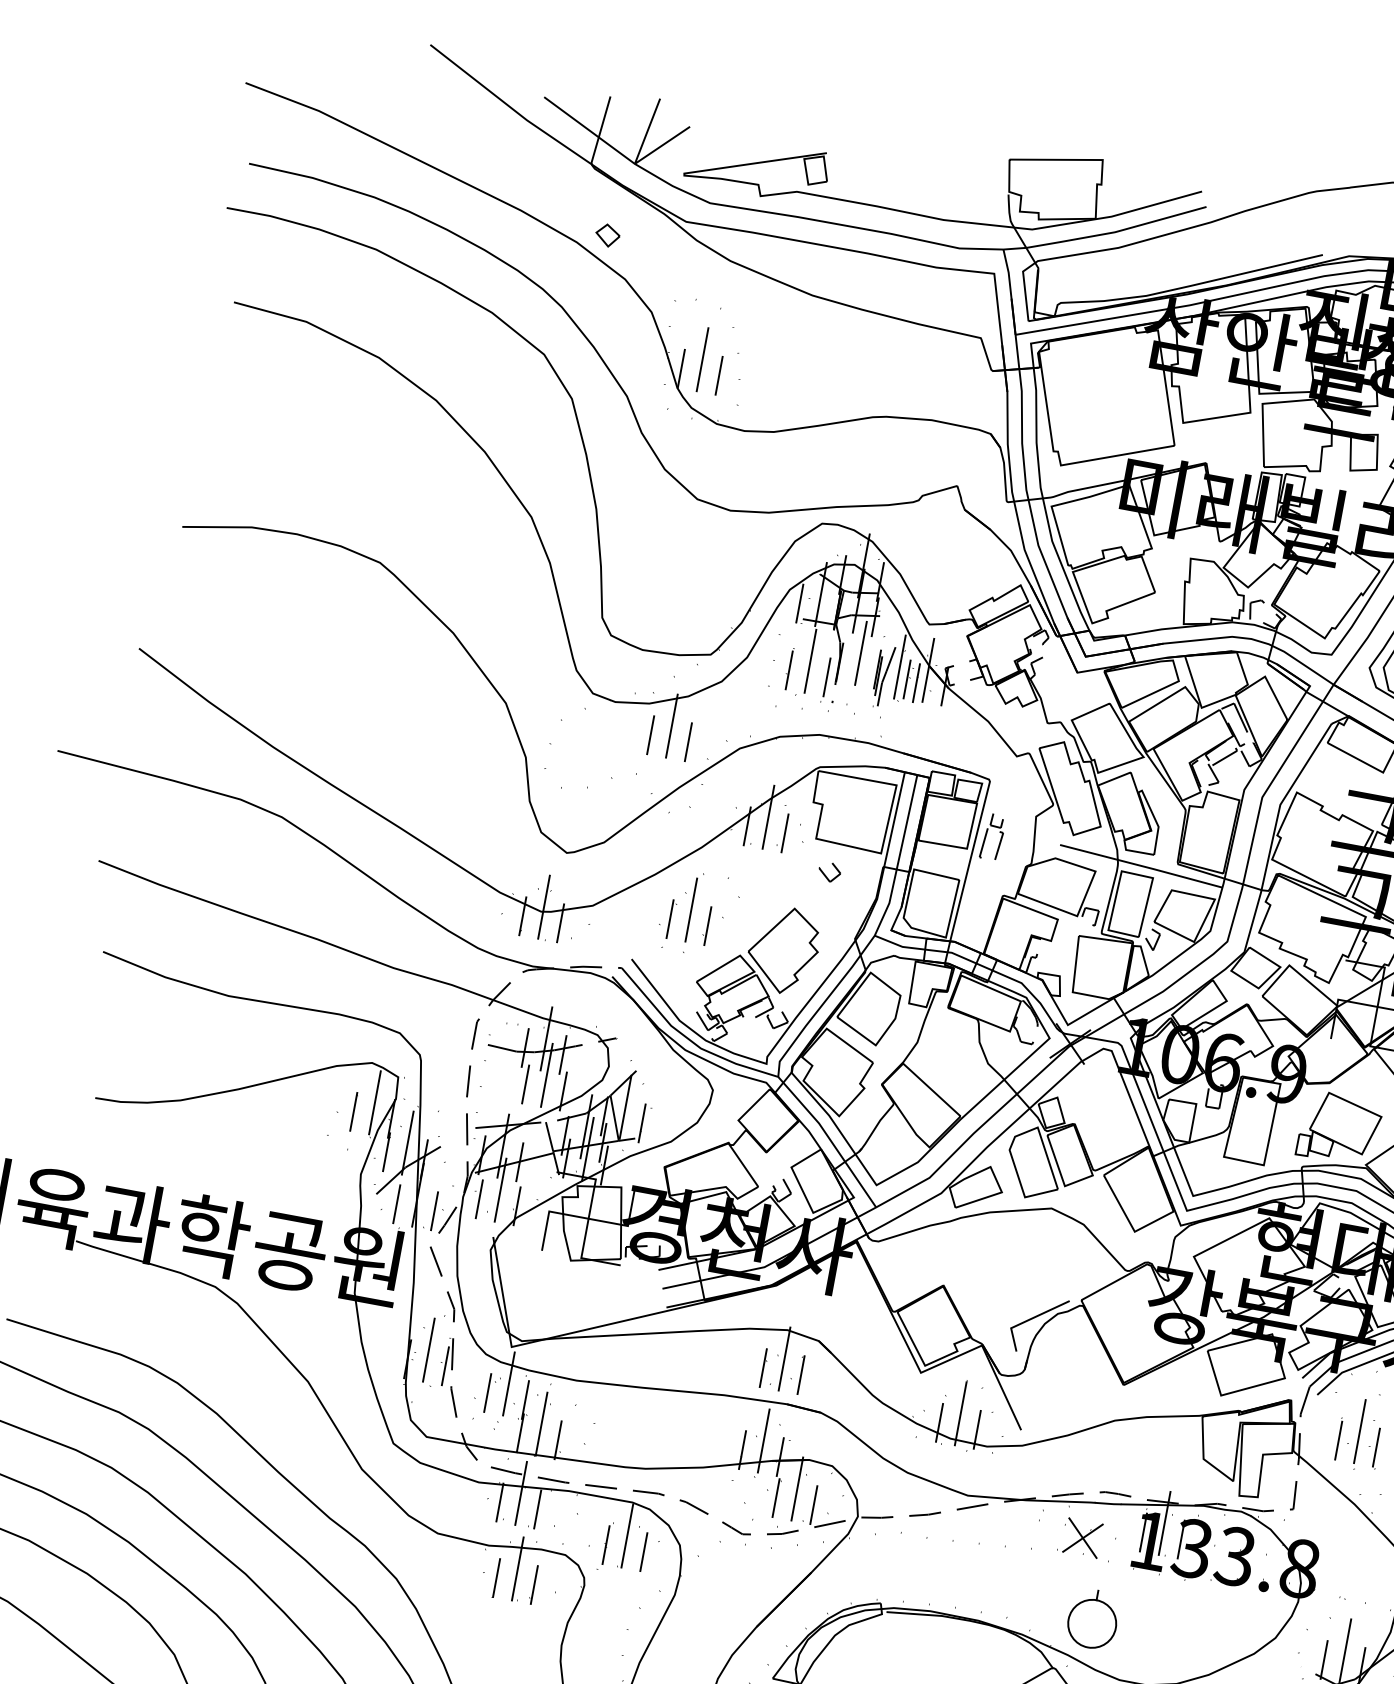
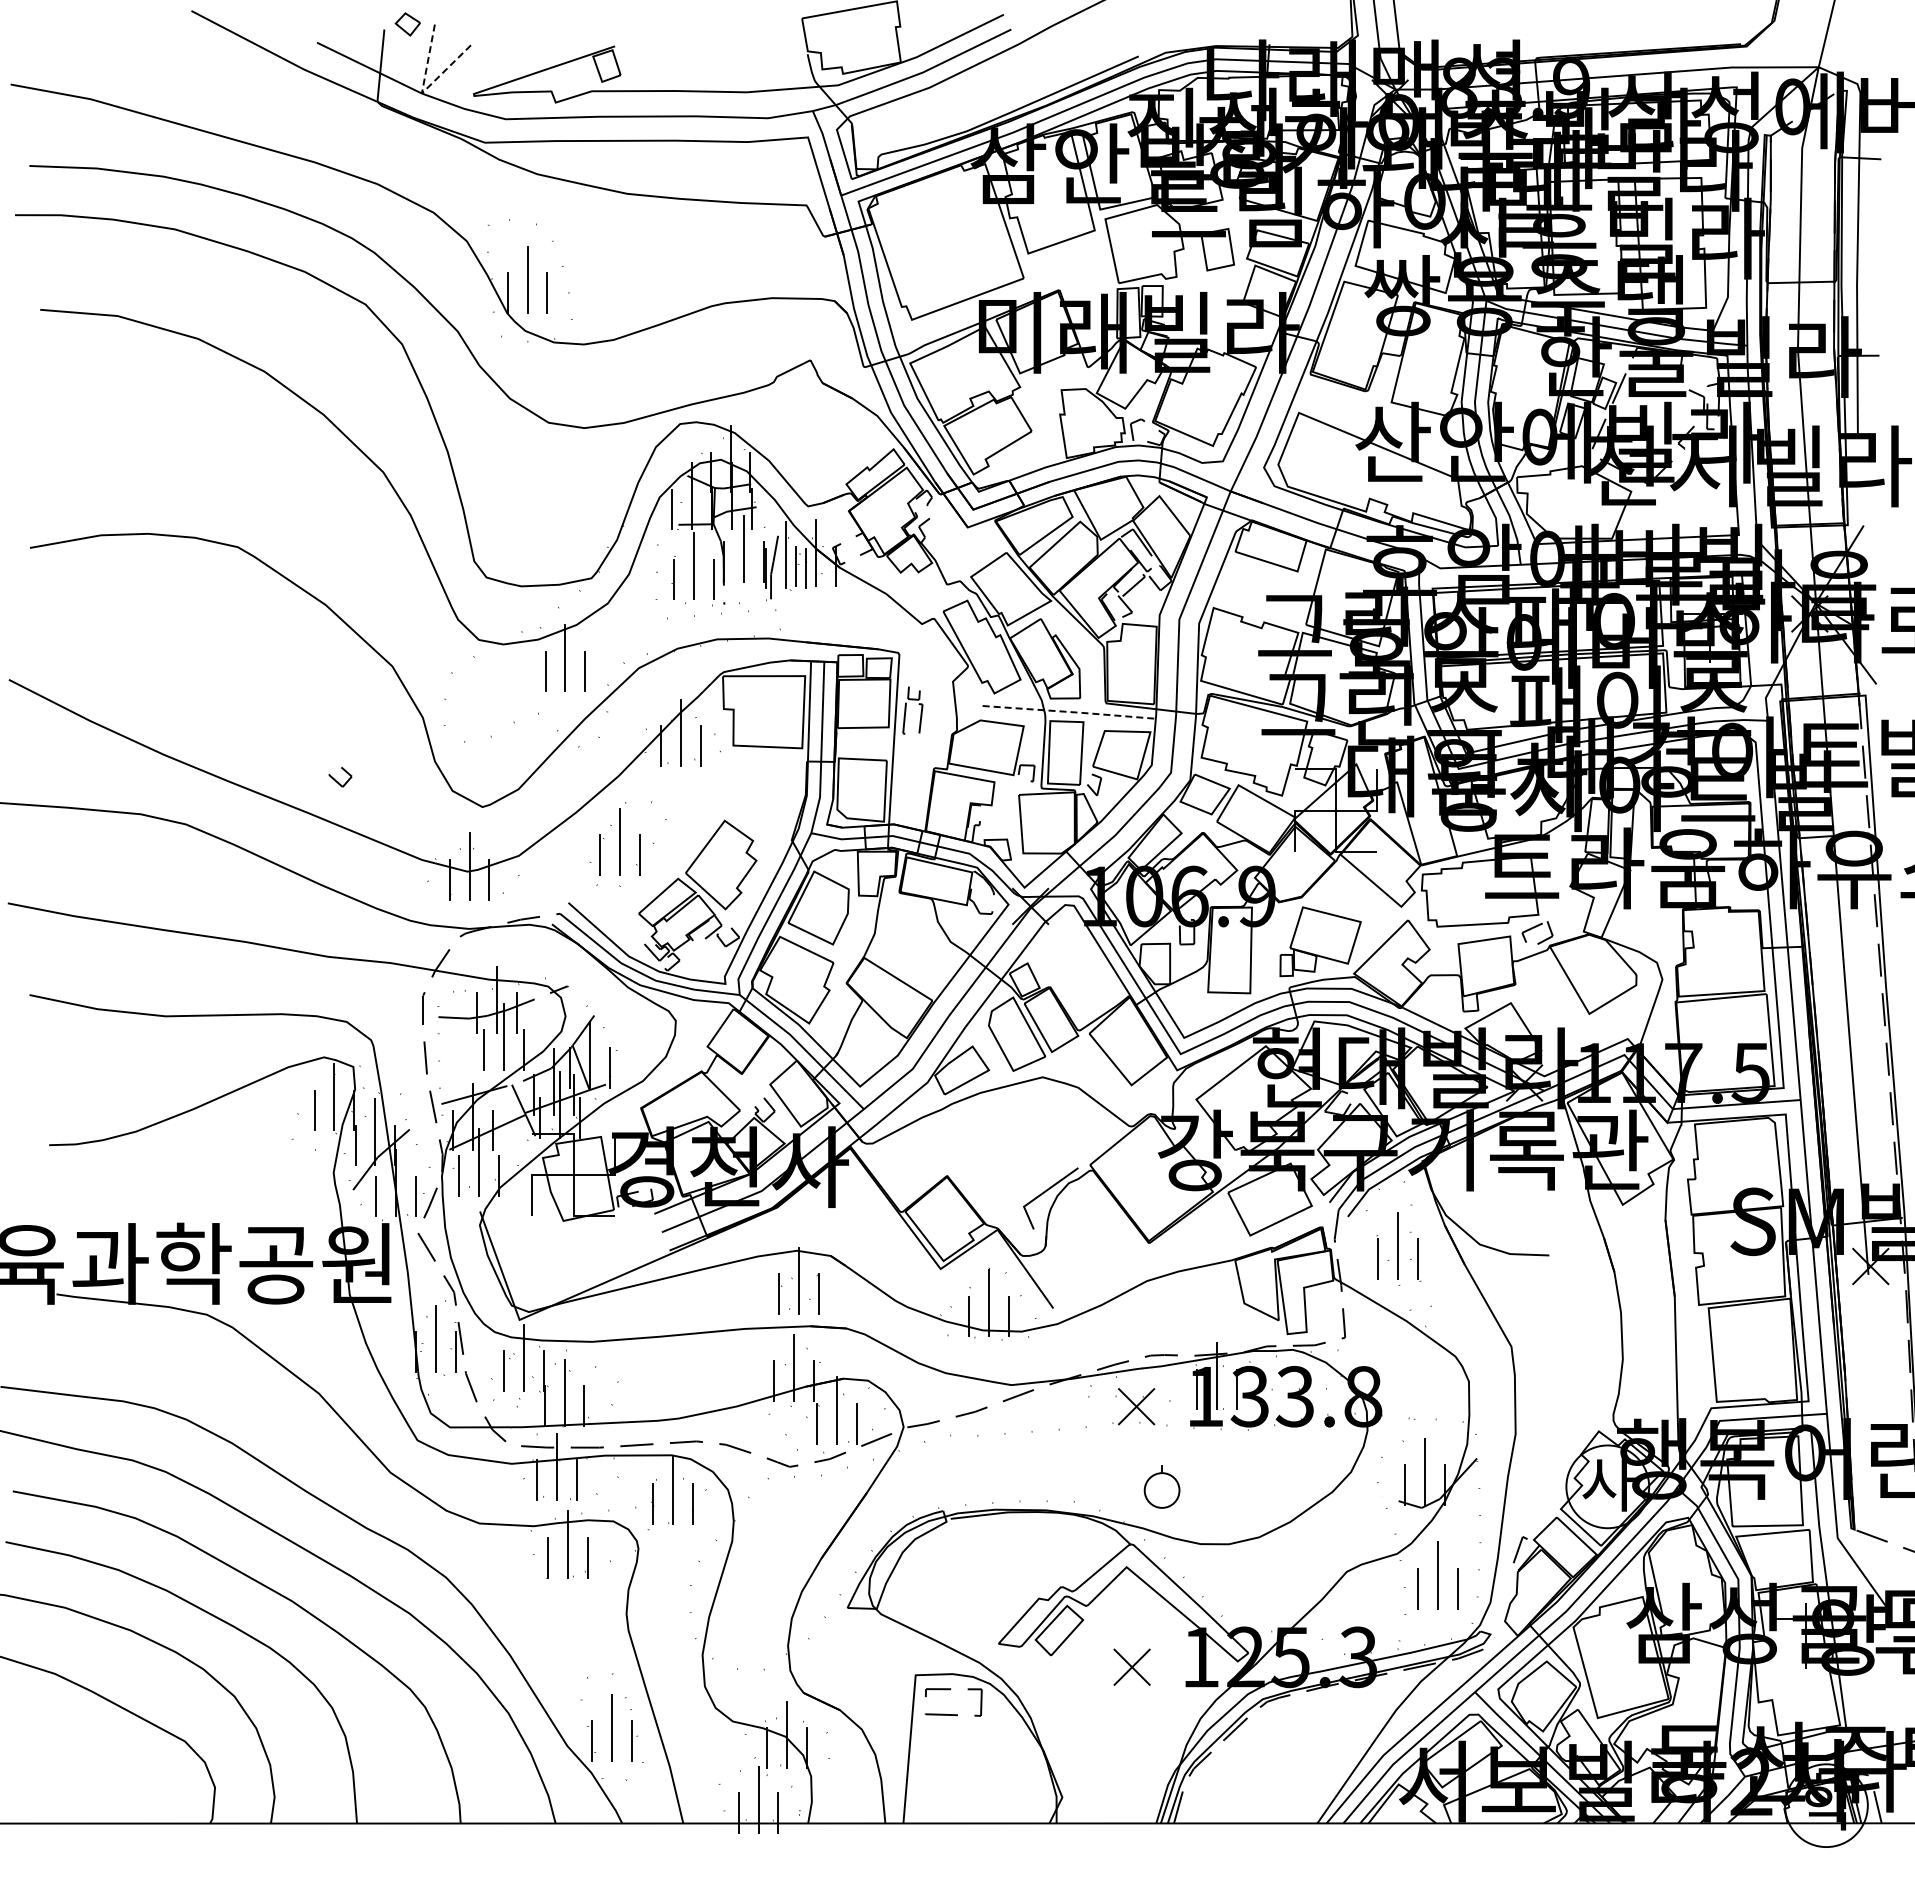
line: (635, 162) -> (422, 91), solid -> dashed
part: (607, 235) -> (407, 24), moved
line: (1141, 866) -> (1069, 712), solid -> dashed
part: (829, 872) -> (340, 777), moved
part: (1092, 1618) -> (1161, 1486), size x0.7

